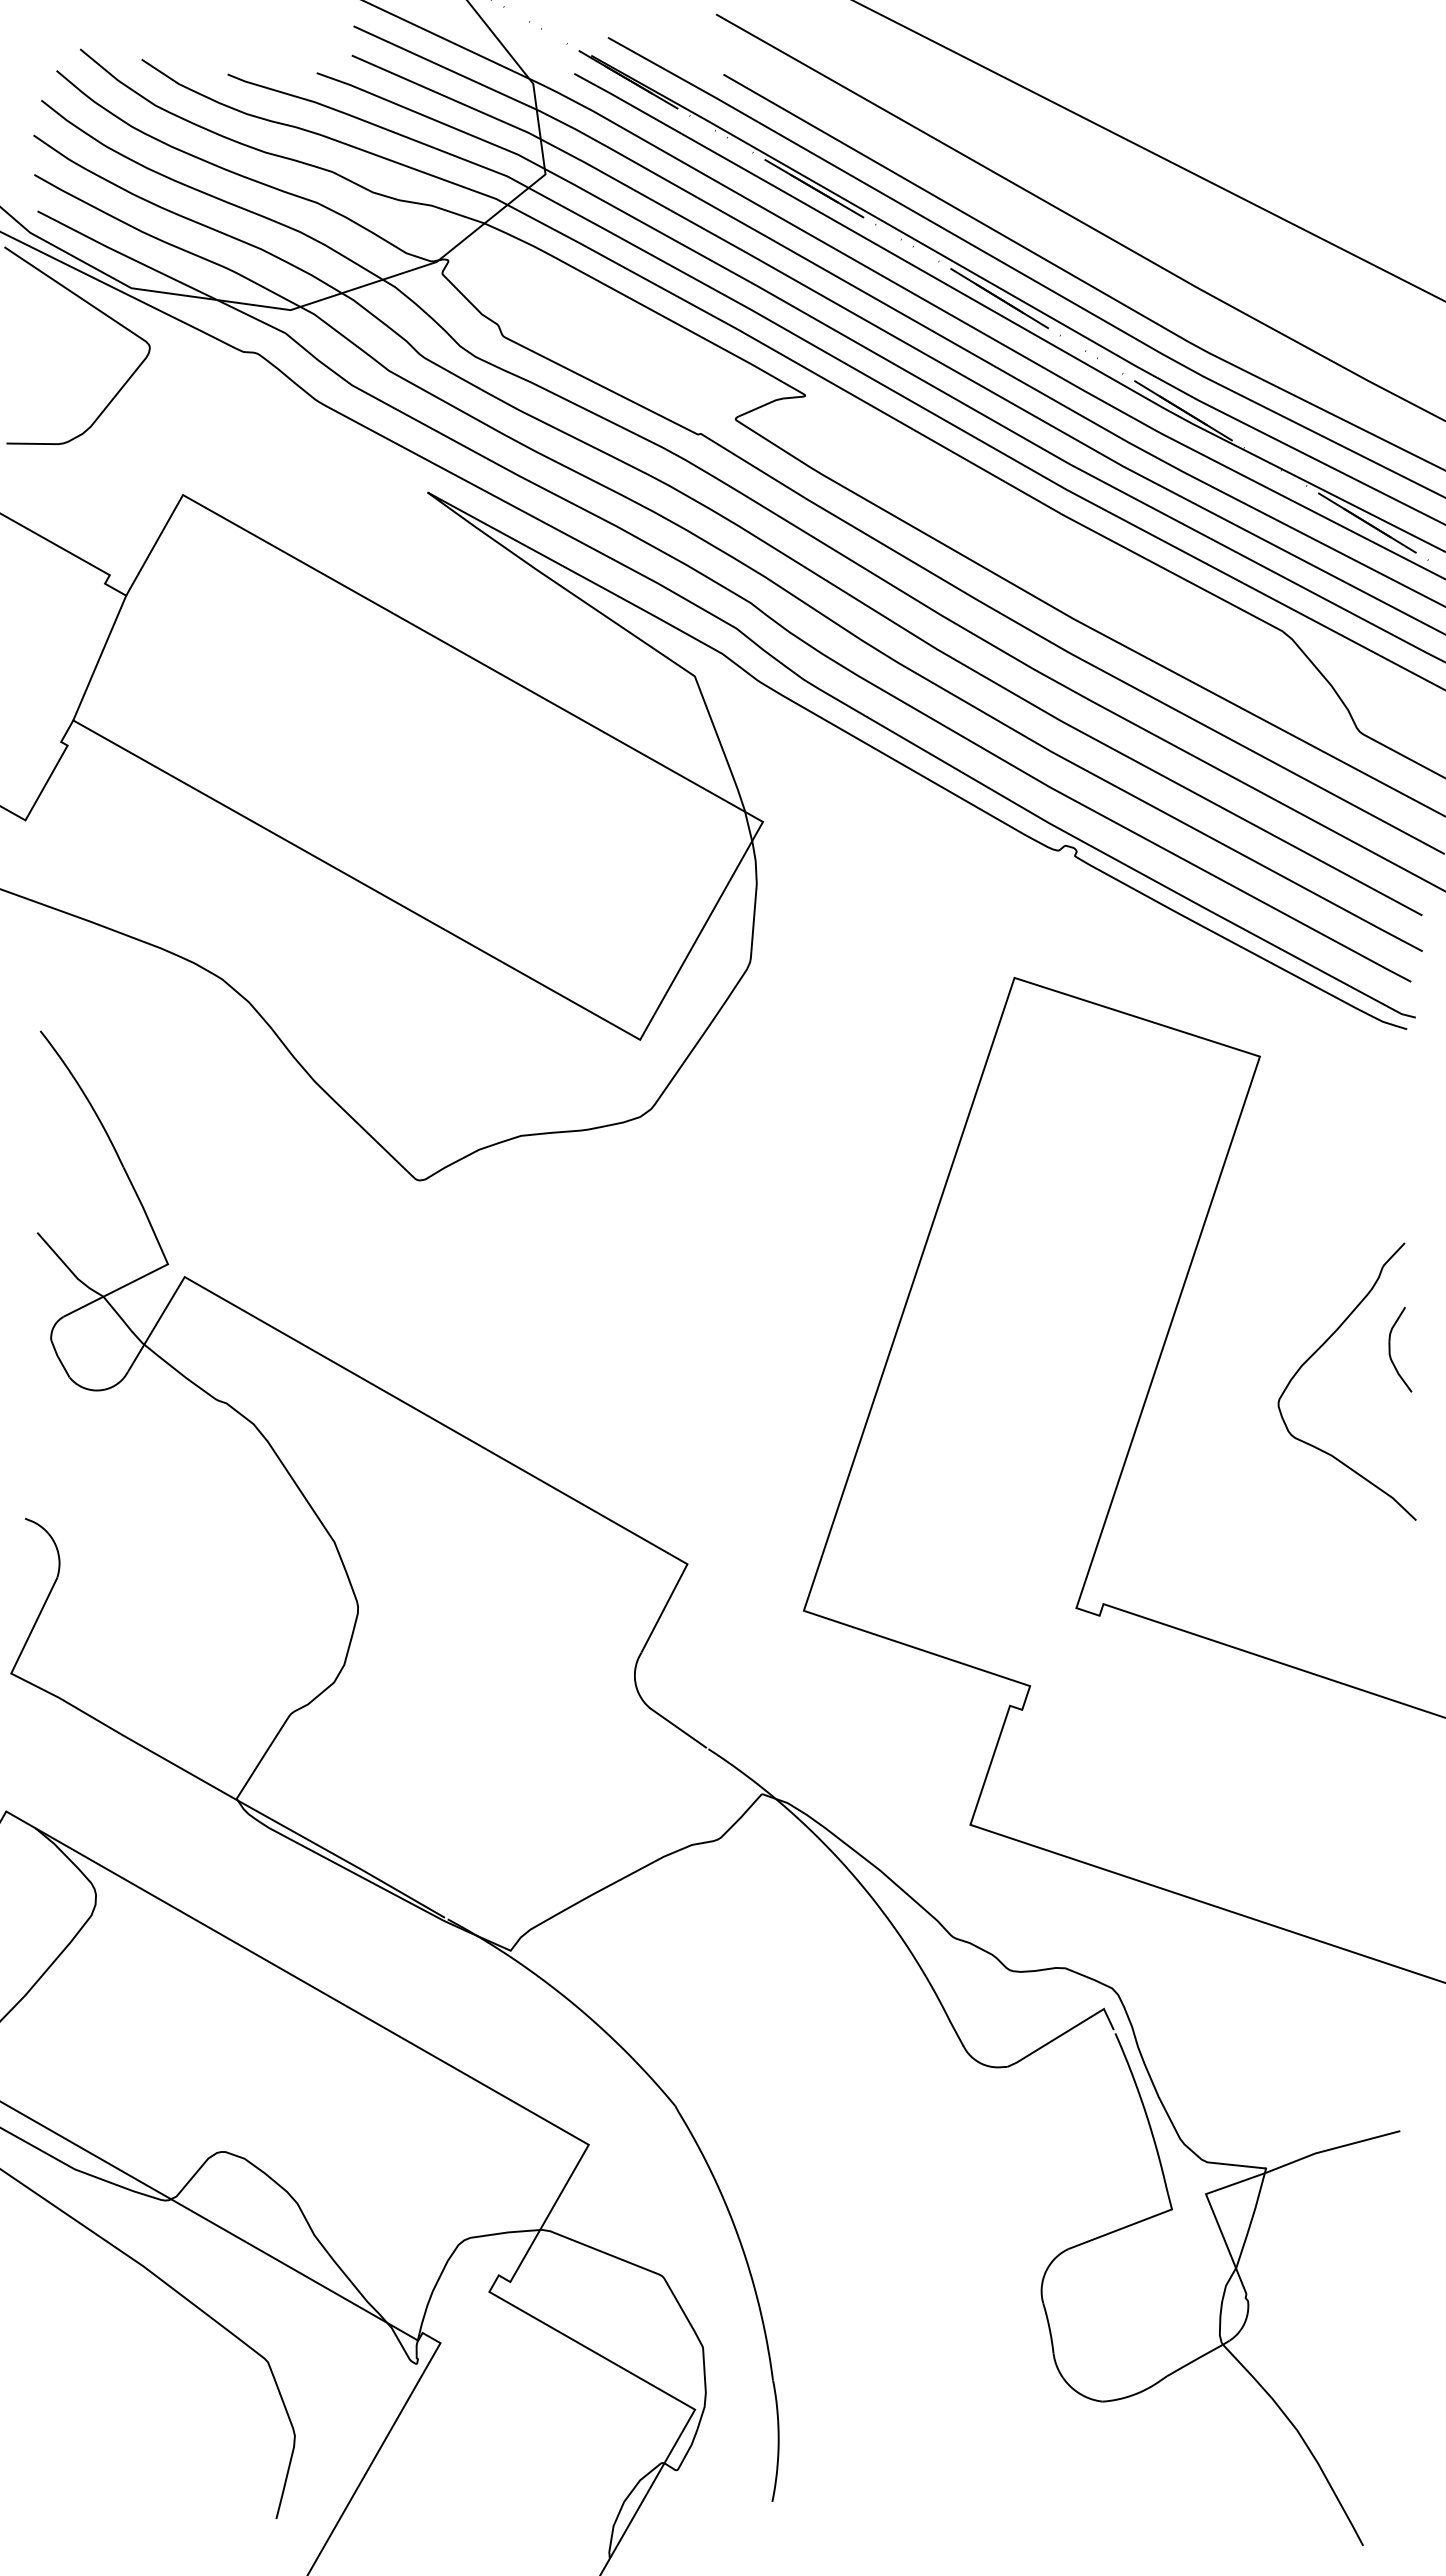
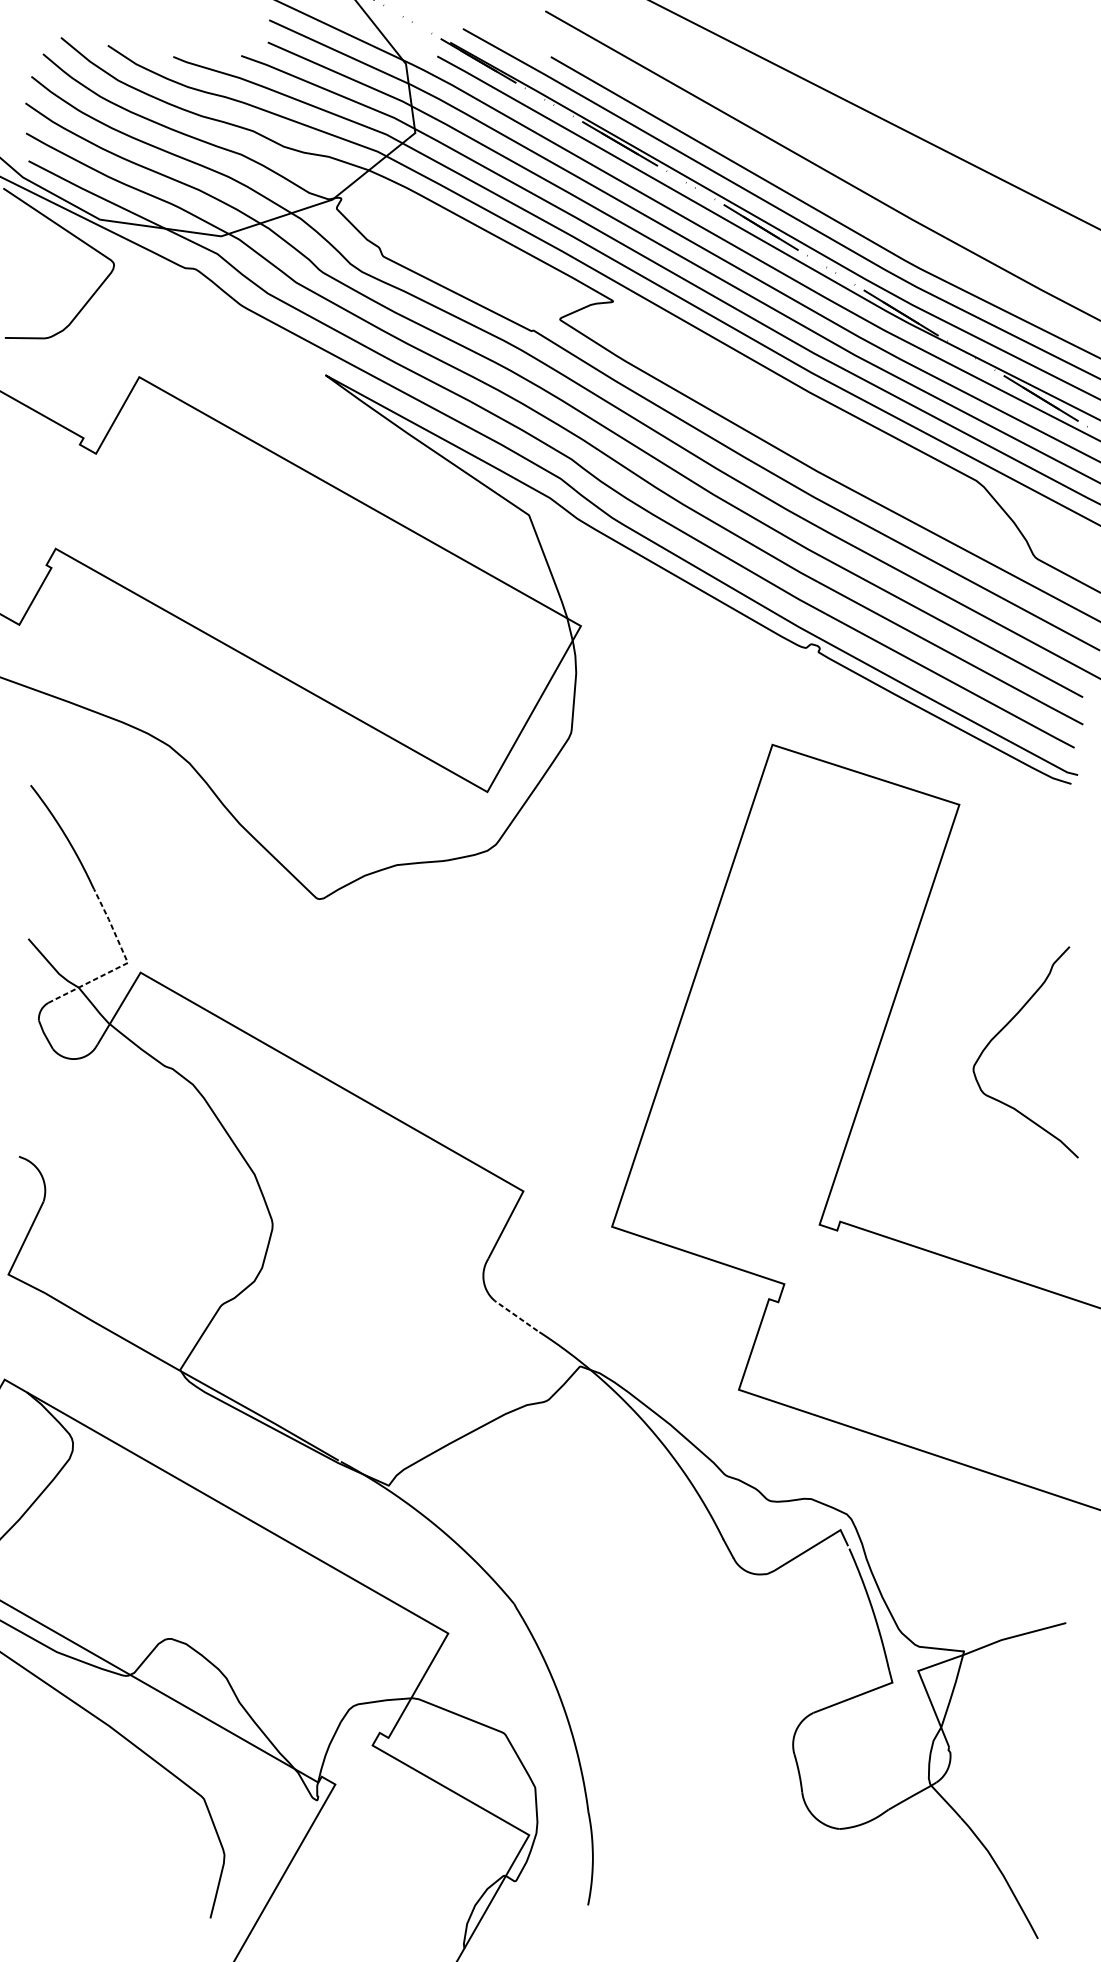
line: (99, 657) -> (75, 500), removed
line: (164, 1266) -> (125, 964), solid -> dashed
part: (1390, 1349) -> (1058, 1027), removed
line: (677, 1727) -> (515, 1315), solid -> dashed

